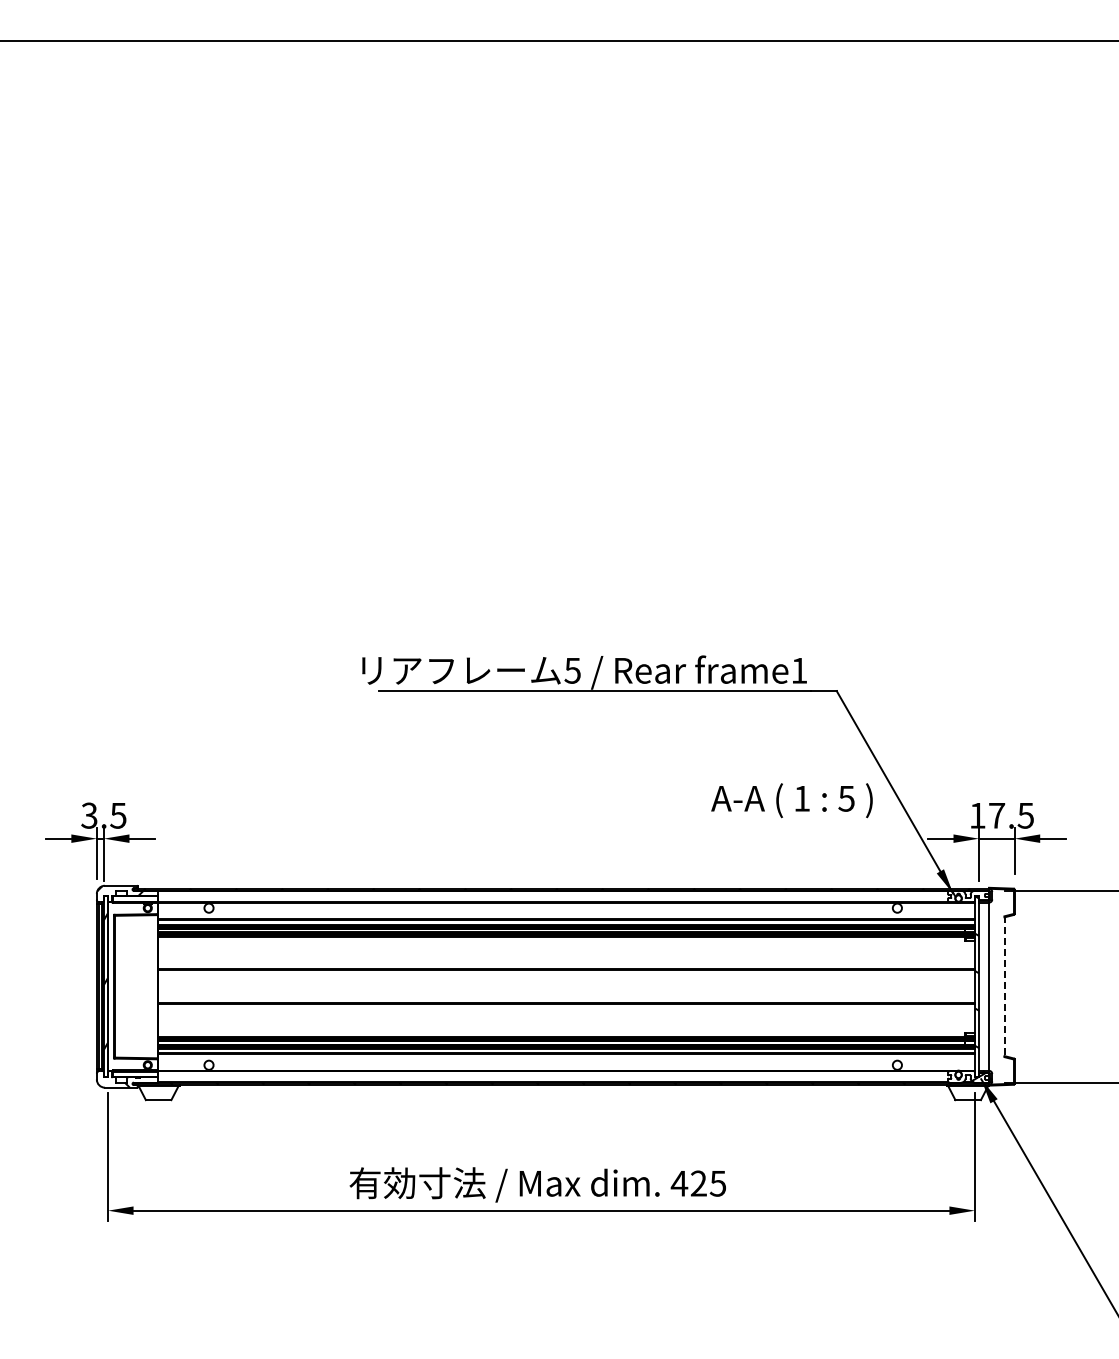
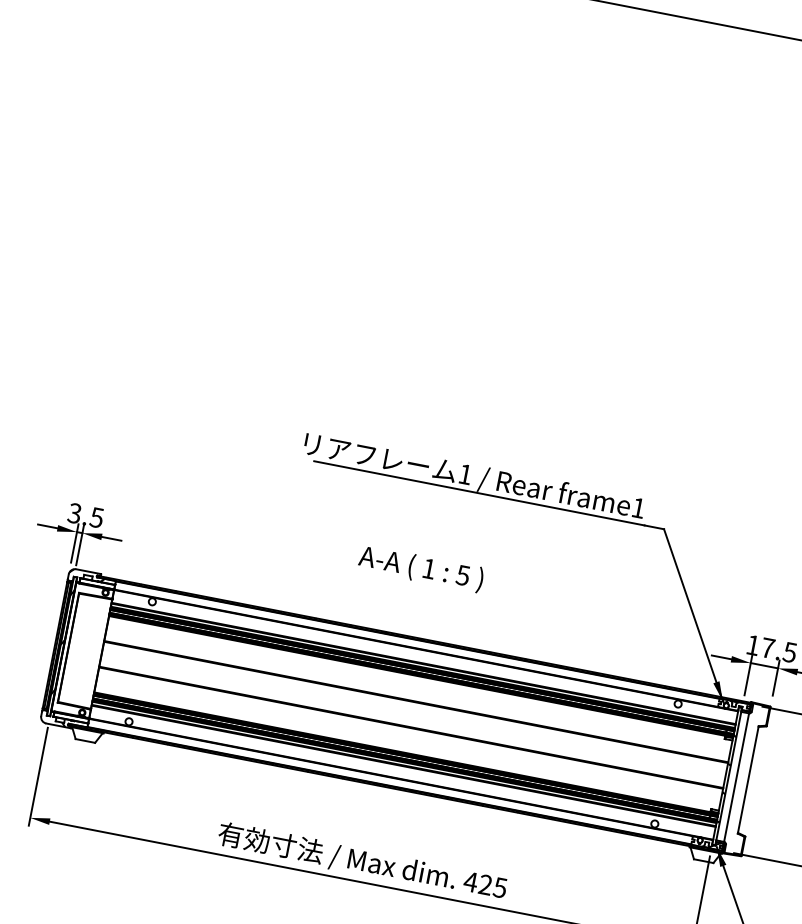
text: (572, 670) -> (465, 474), 5 -> 1
text: (791, 800) -> (420, 568), moved
line: (1004, 987) -> (748, 780), dashed -> solid

